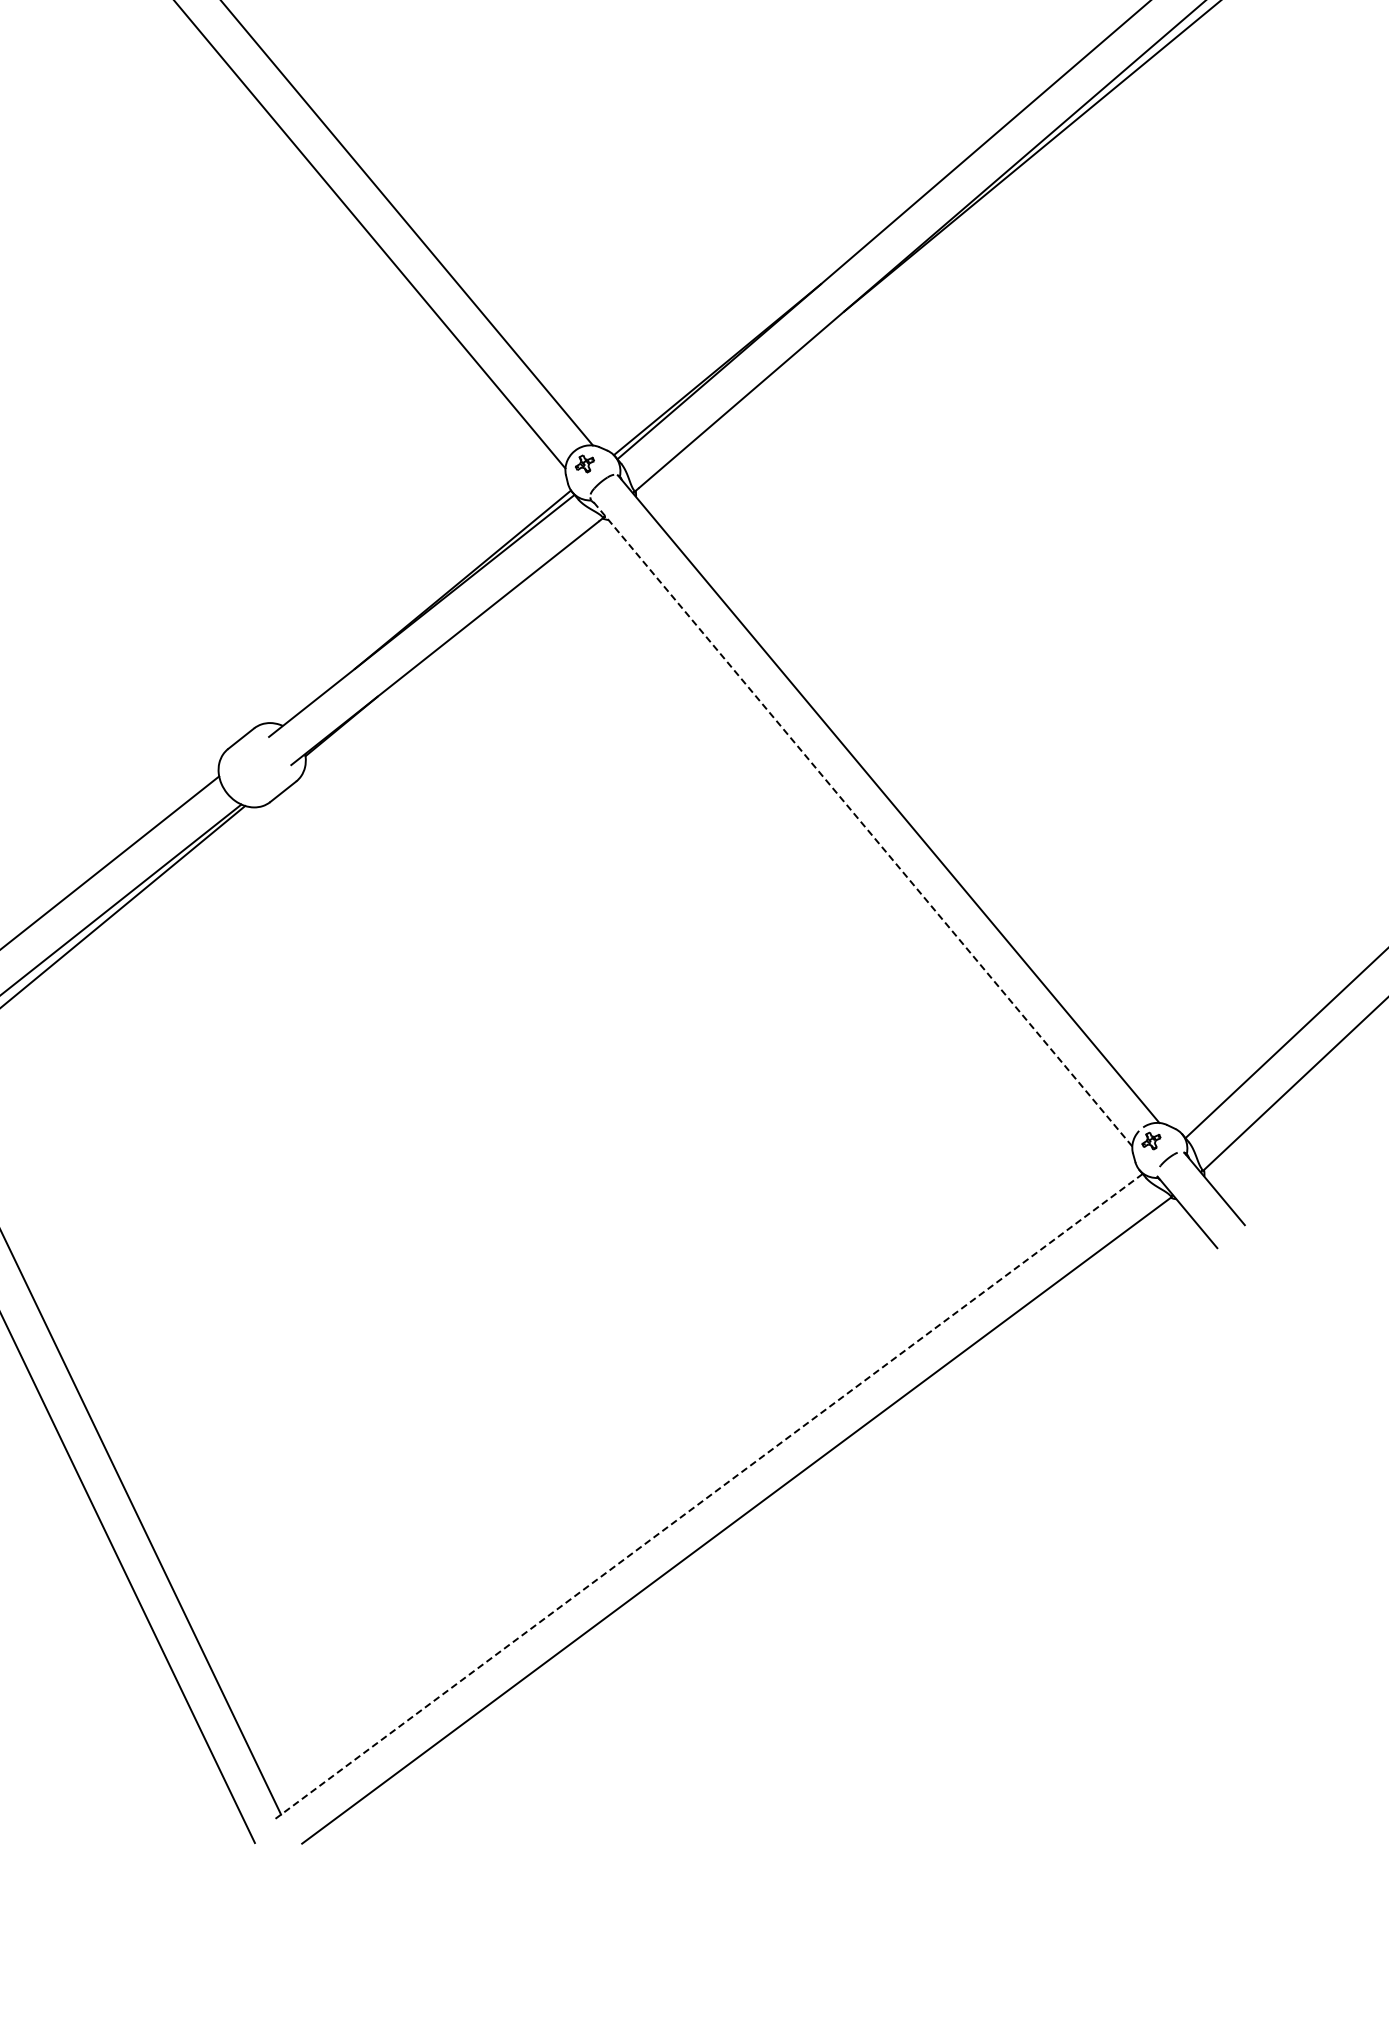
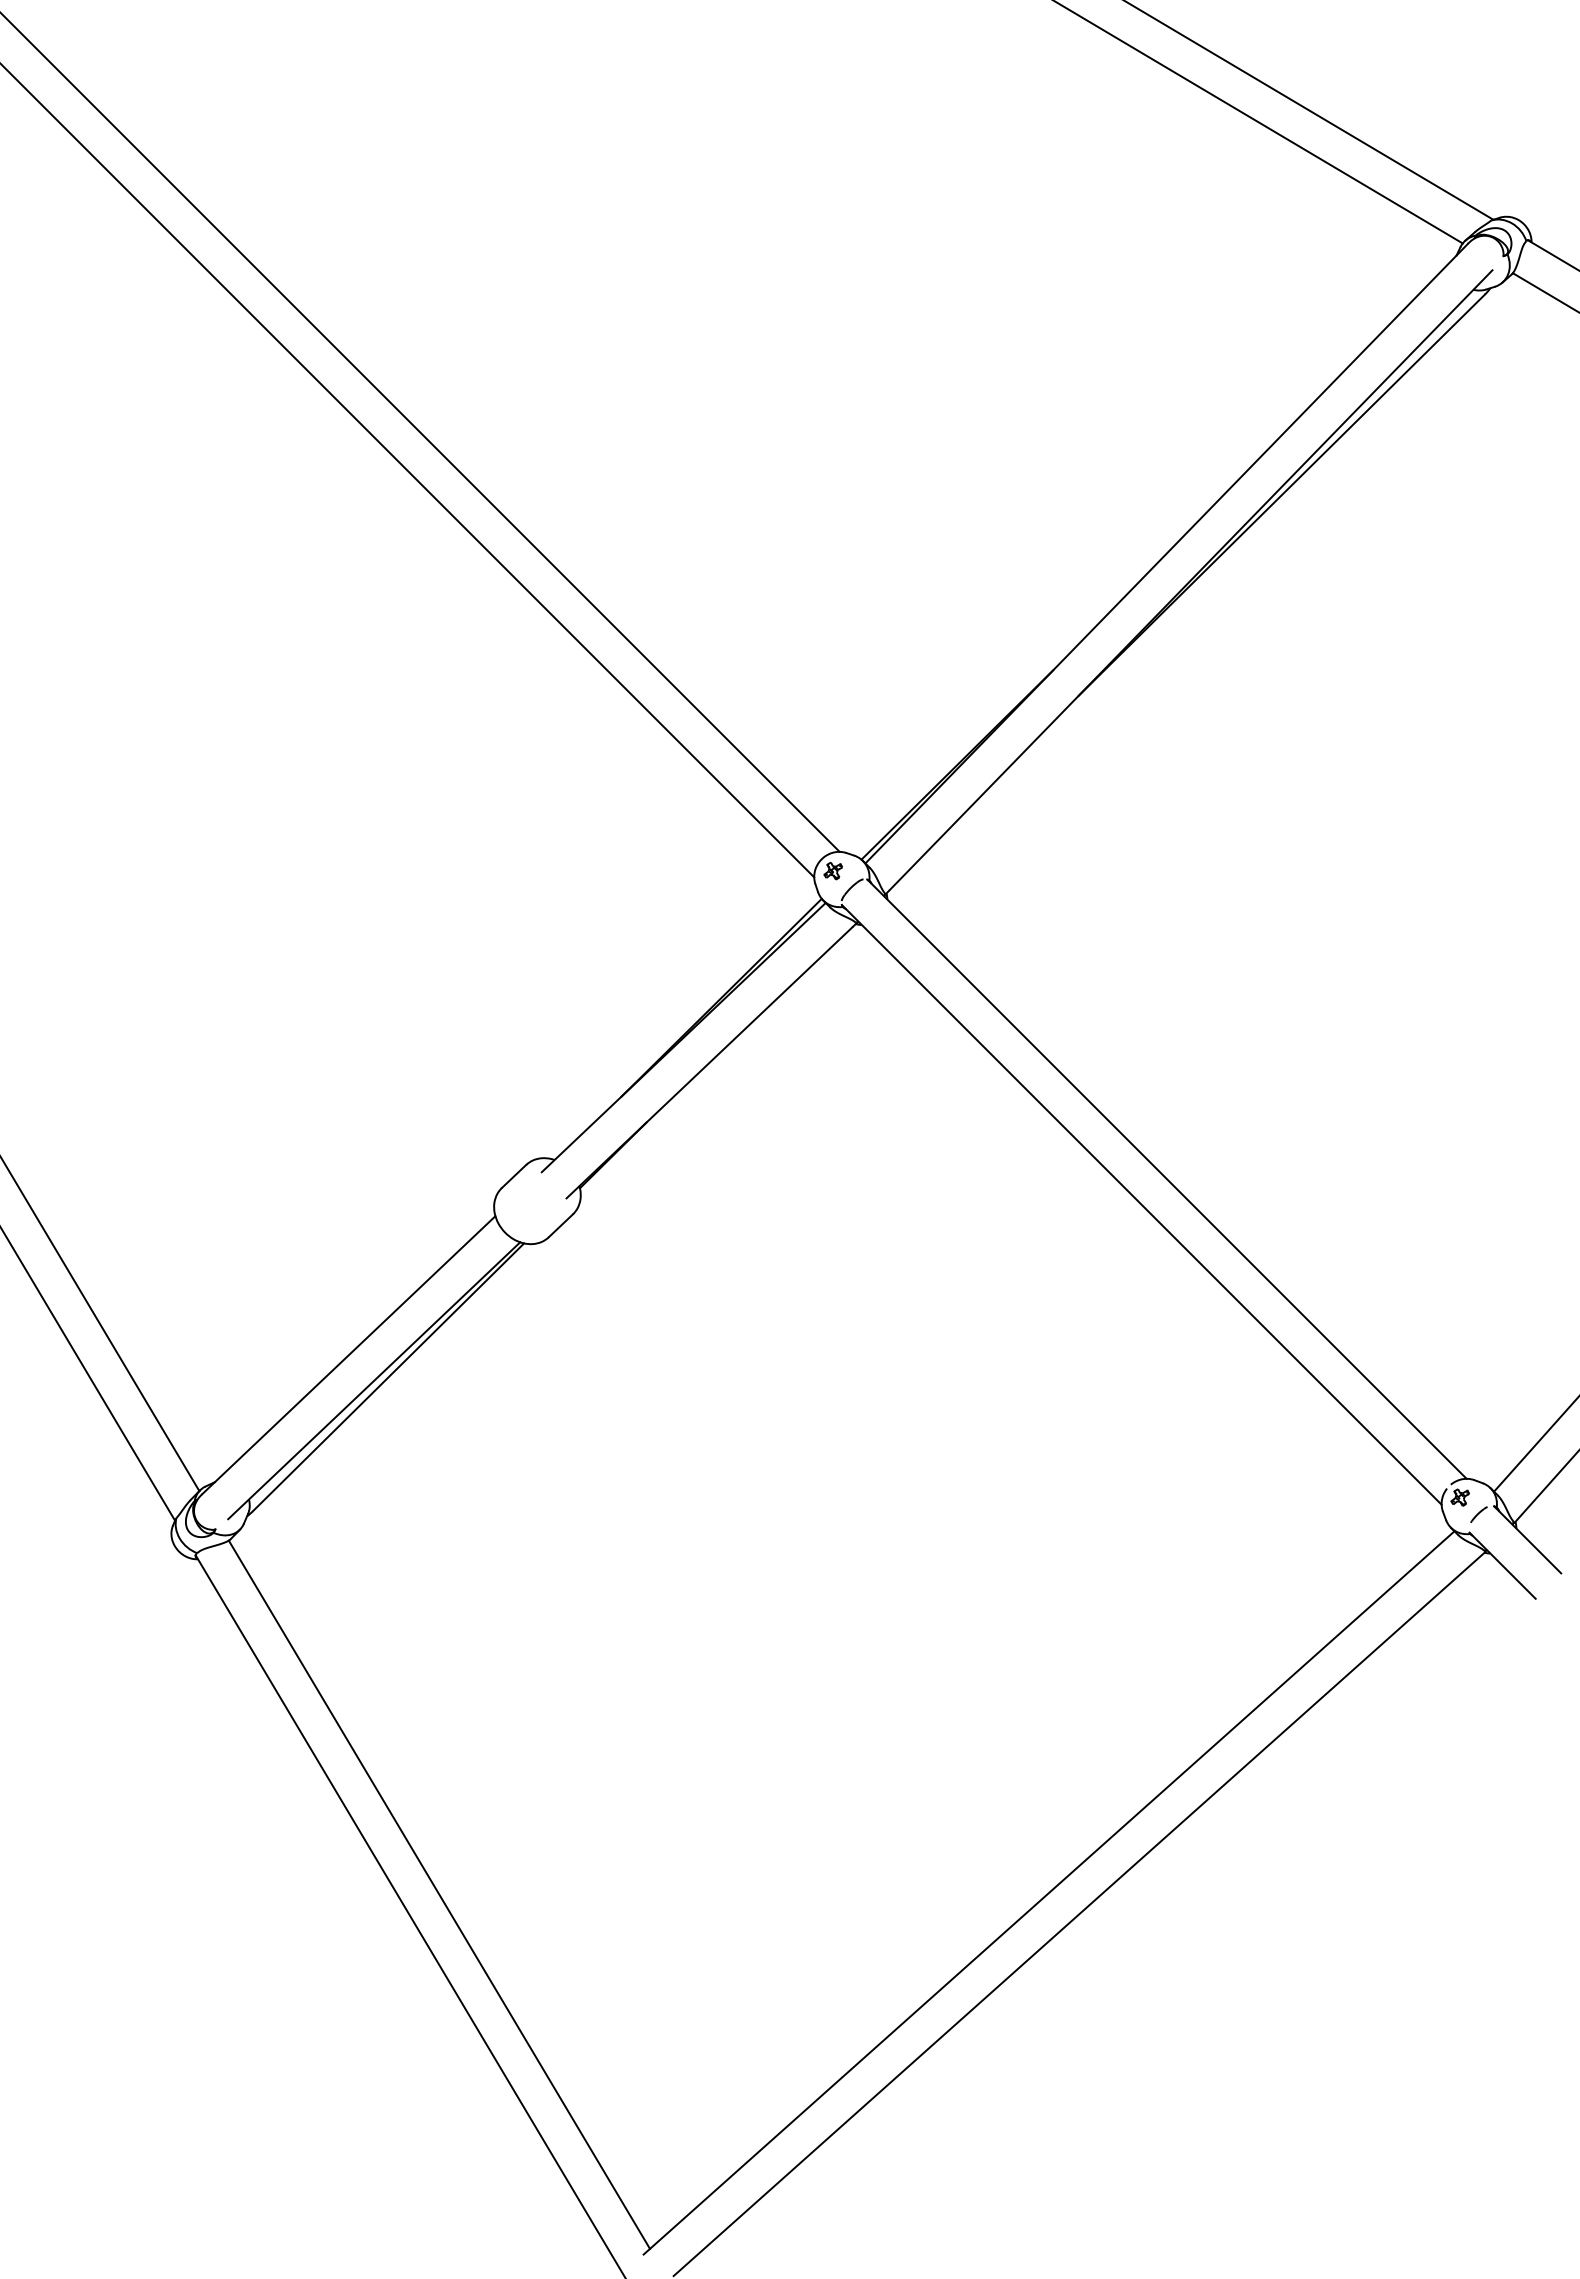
line: (862, 823) -> (1142, 1205), dashed -> solid
line: (707, 1497) -> (1048, 1893), dashed -> solid

